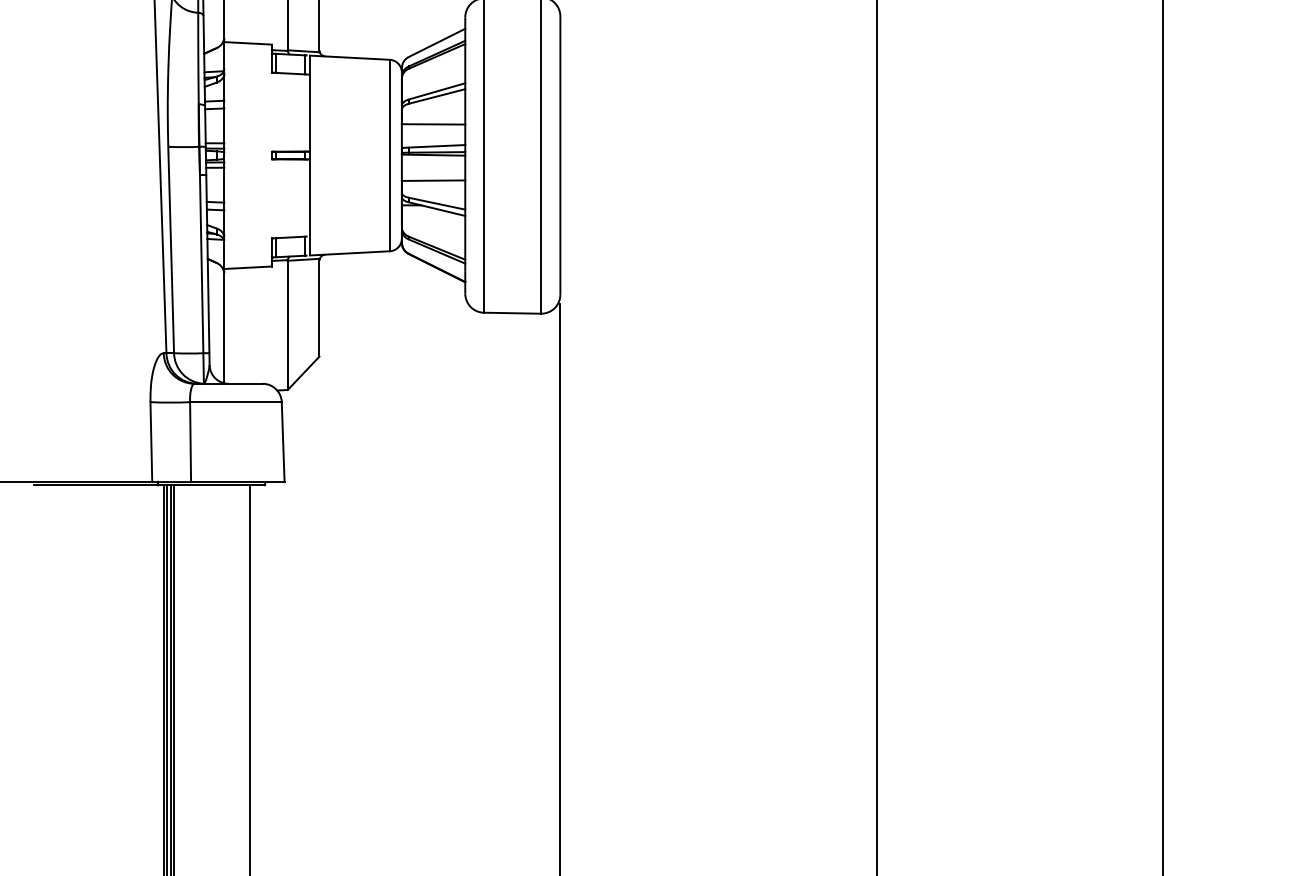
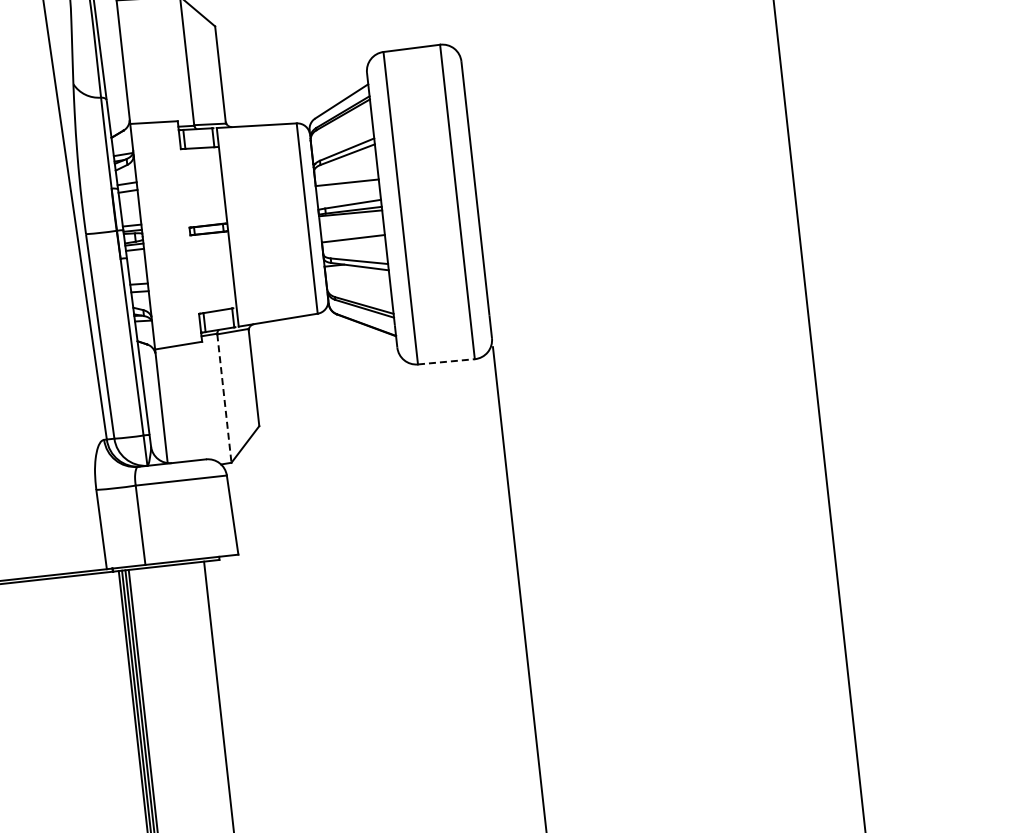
line: (512, 313) -> (446, 362), solid -> dashed
line: (287, 325) -> (224, 398), solid -> dashed

